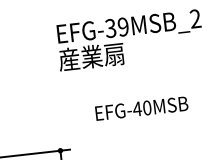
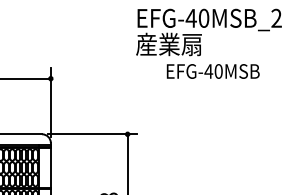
text: (116, 26) -> (197, 17), EFG-39MSB_2 -> EFG-40MSB_2
text: (141, 108) -> (212, 71), moved

